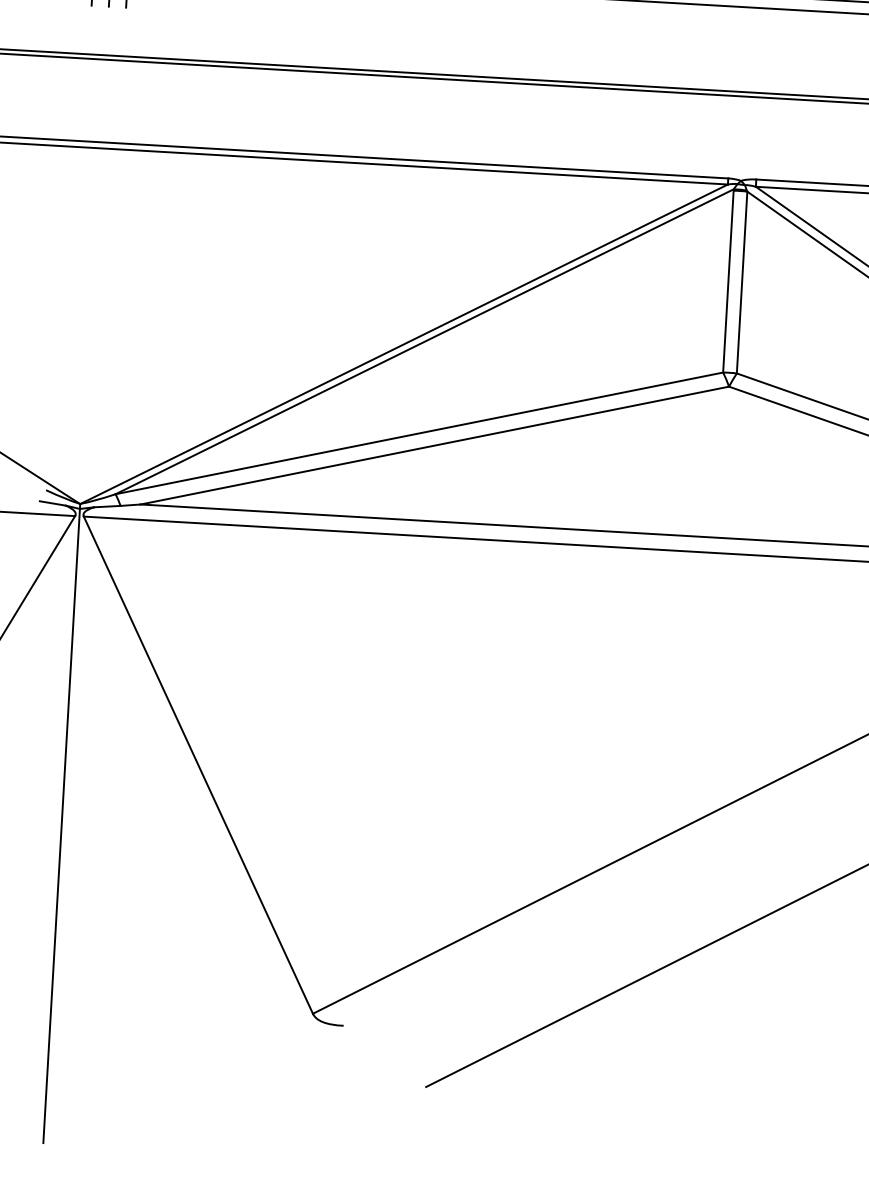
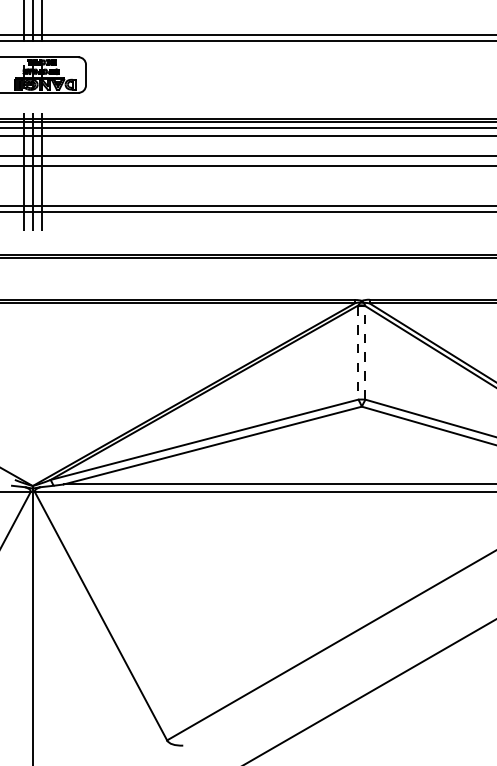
line: (728, 280) -> (358, 352), solid -> dashed
line: (742, 281) -> (365, 352), solid -> dashed

